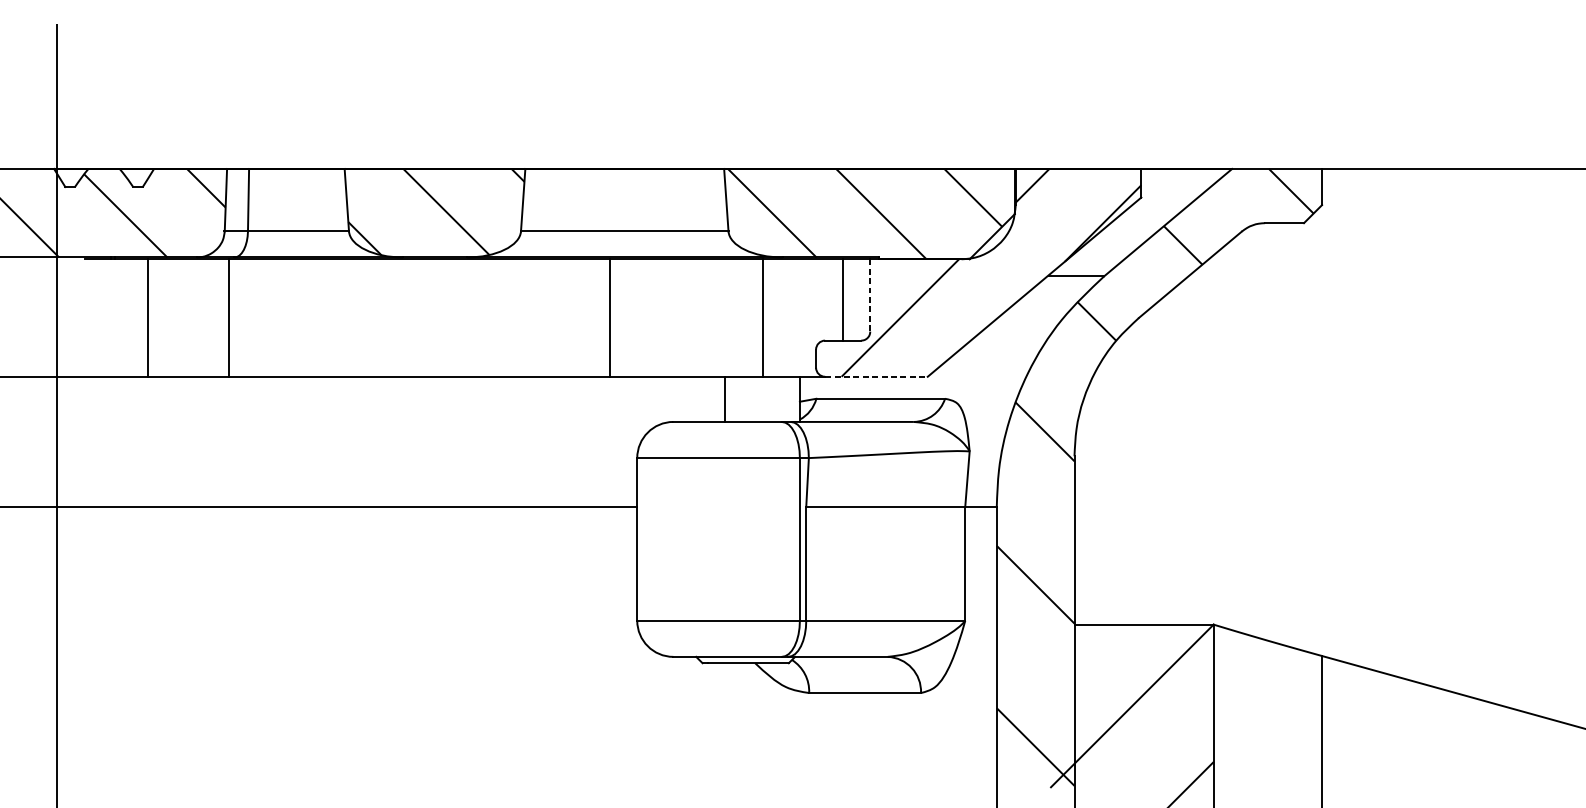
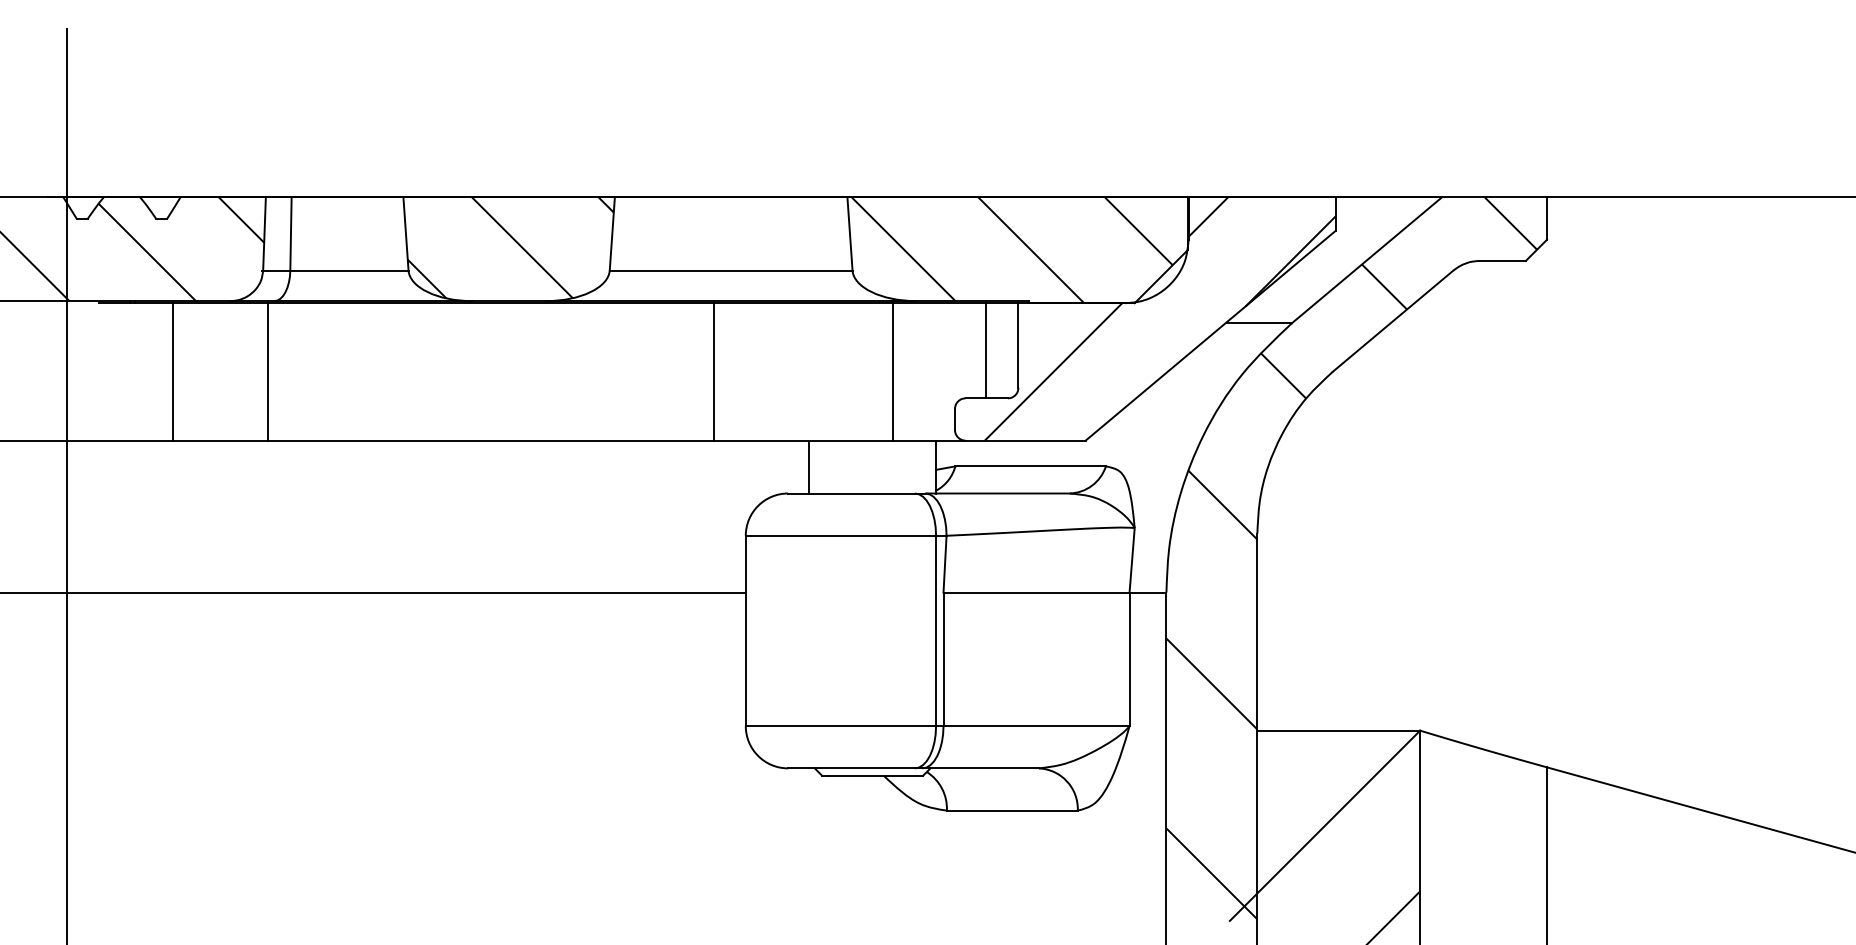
line: (870, 296) -> (1018, 346), dashed -> solid
line: (877, 376) -> (1026, 440), dashed -> solid
line: (725, 398) -> (809, 466), moved

